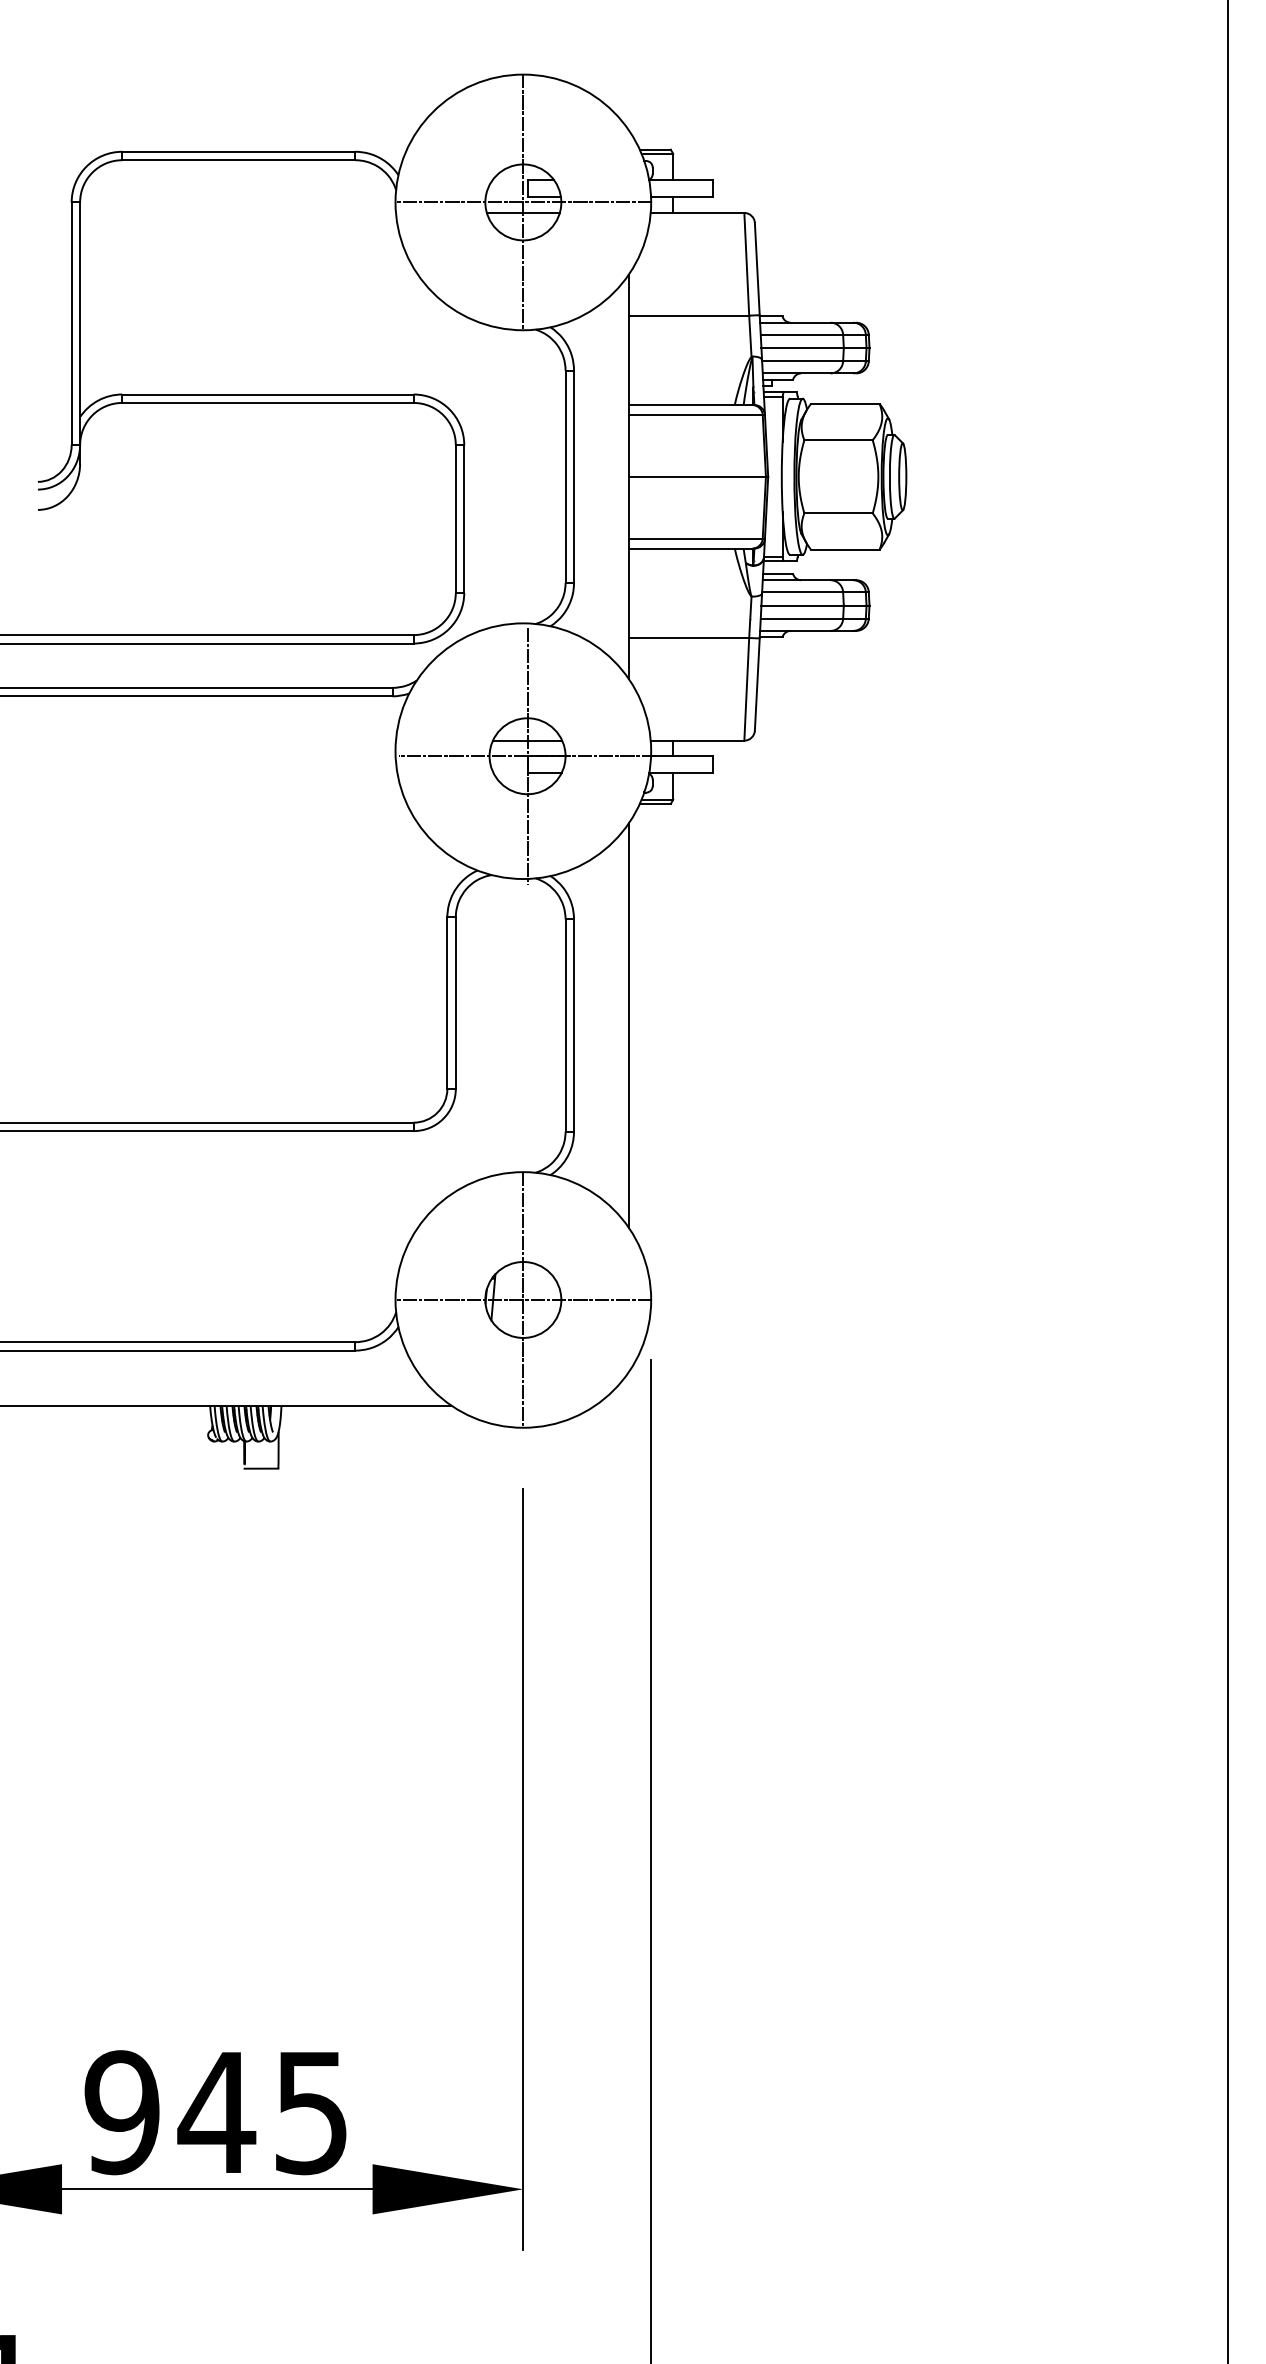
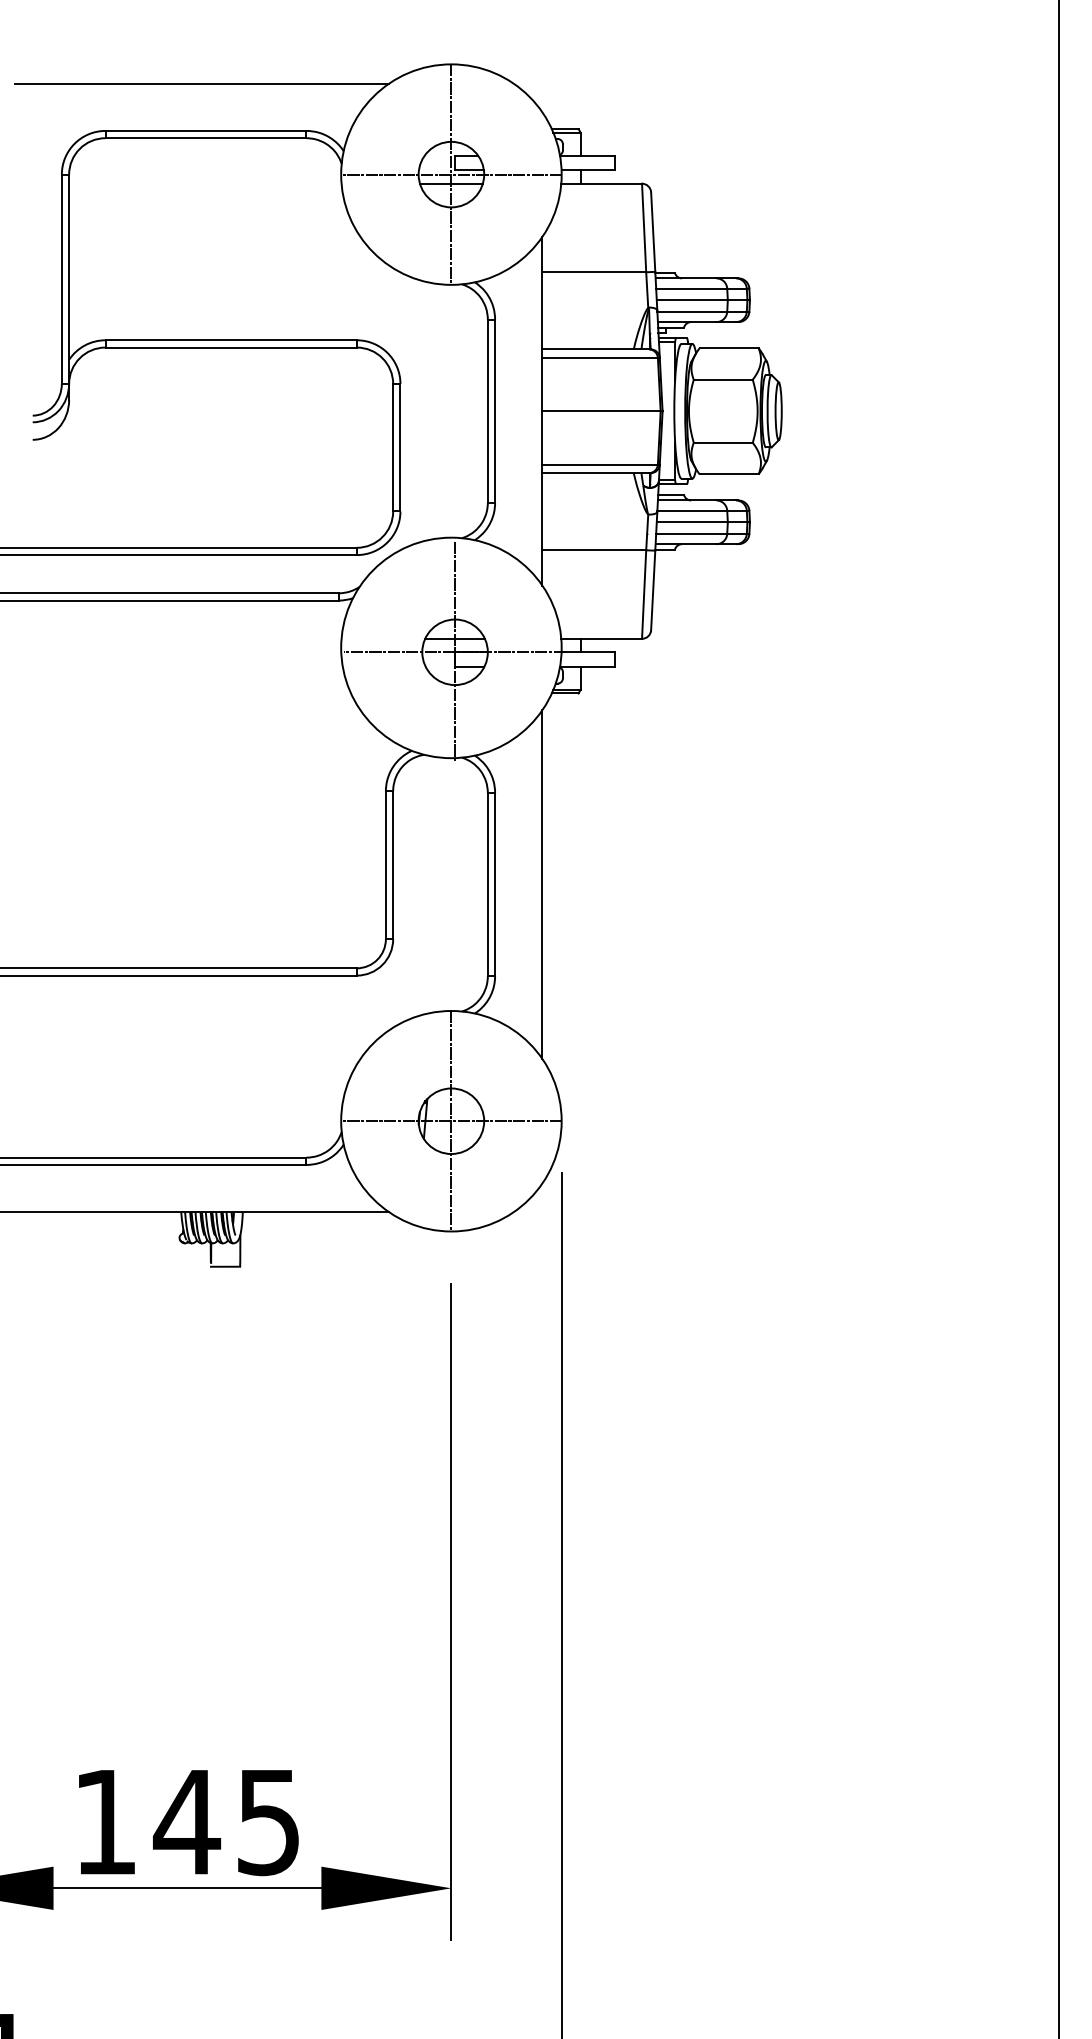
line: (233, 96) -> (201, 83), added
text: (121, 2112) -> (104, 1822), 945 -> 145

